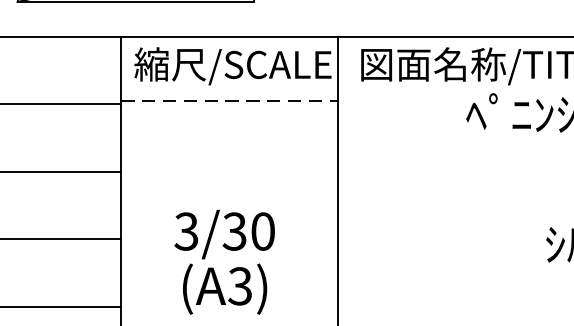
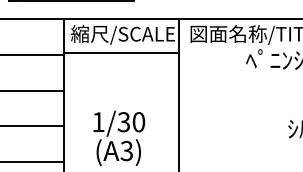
line: (230, 101) -> (121, 53), dashed -> solid
text: (186, 232) -> (98, 122), 3/30 -> 1/30

